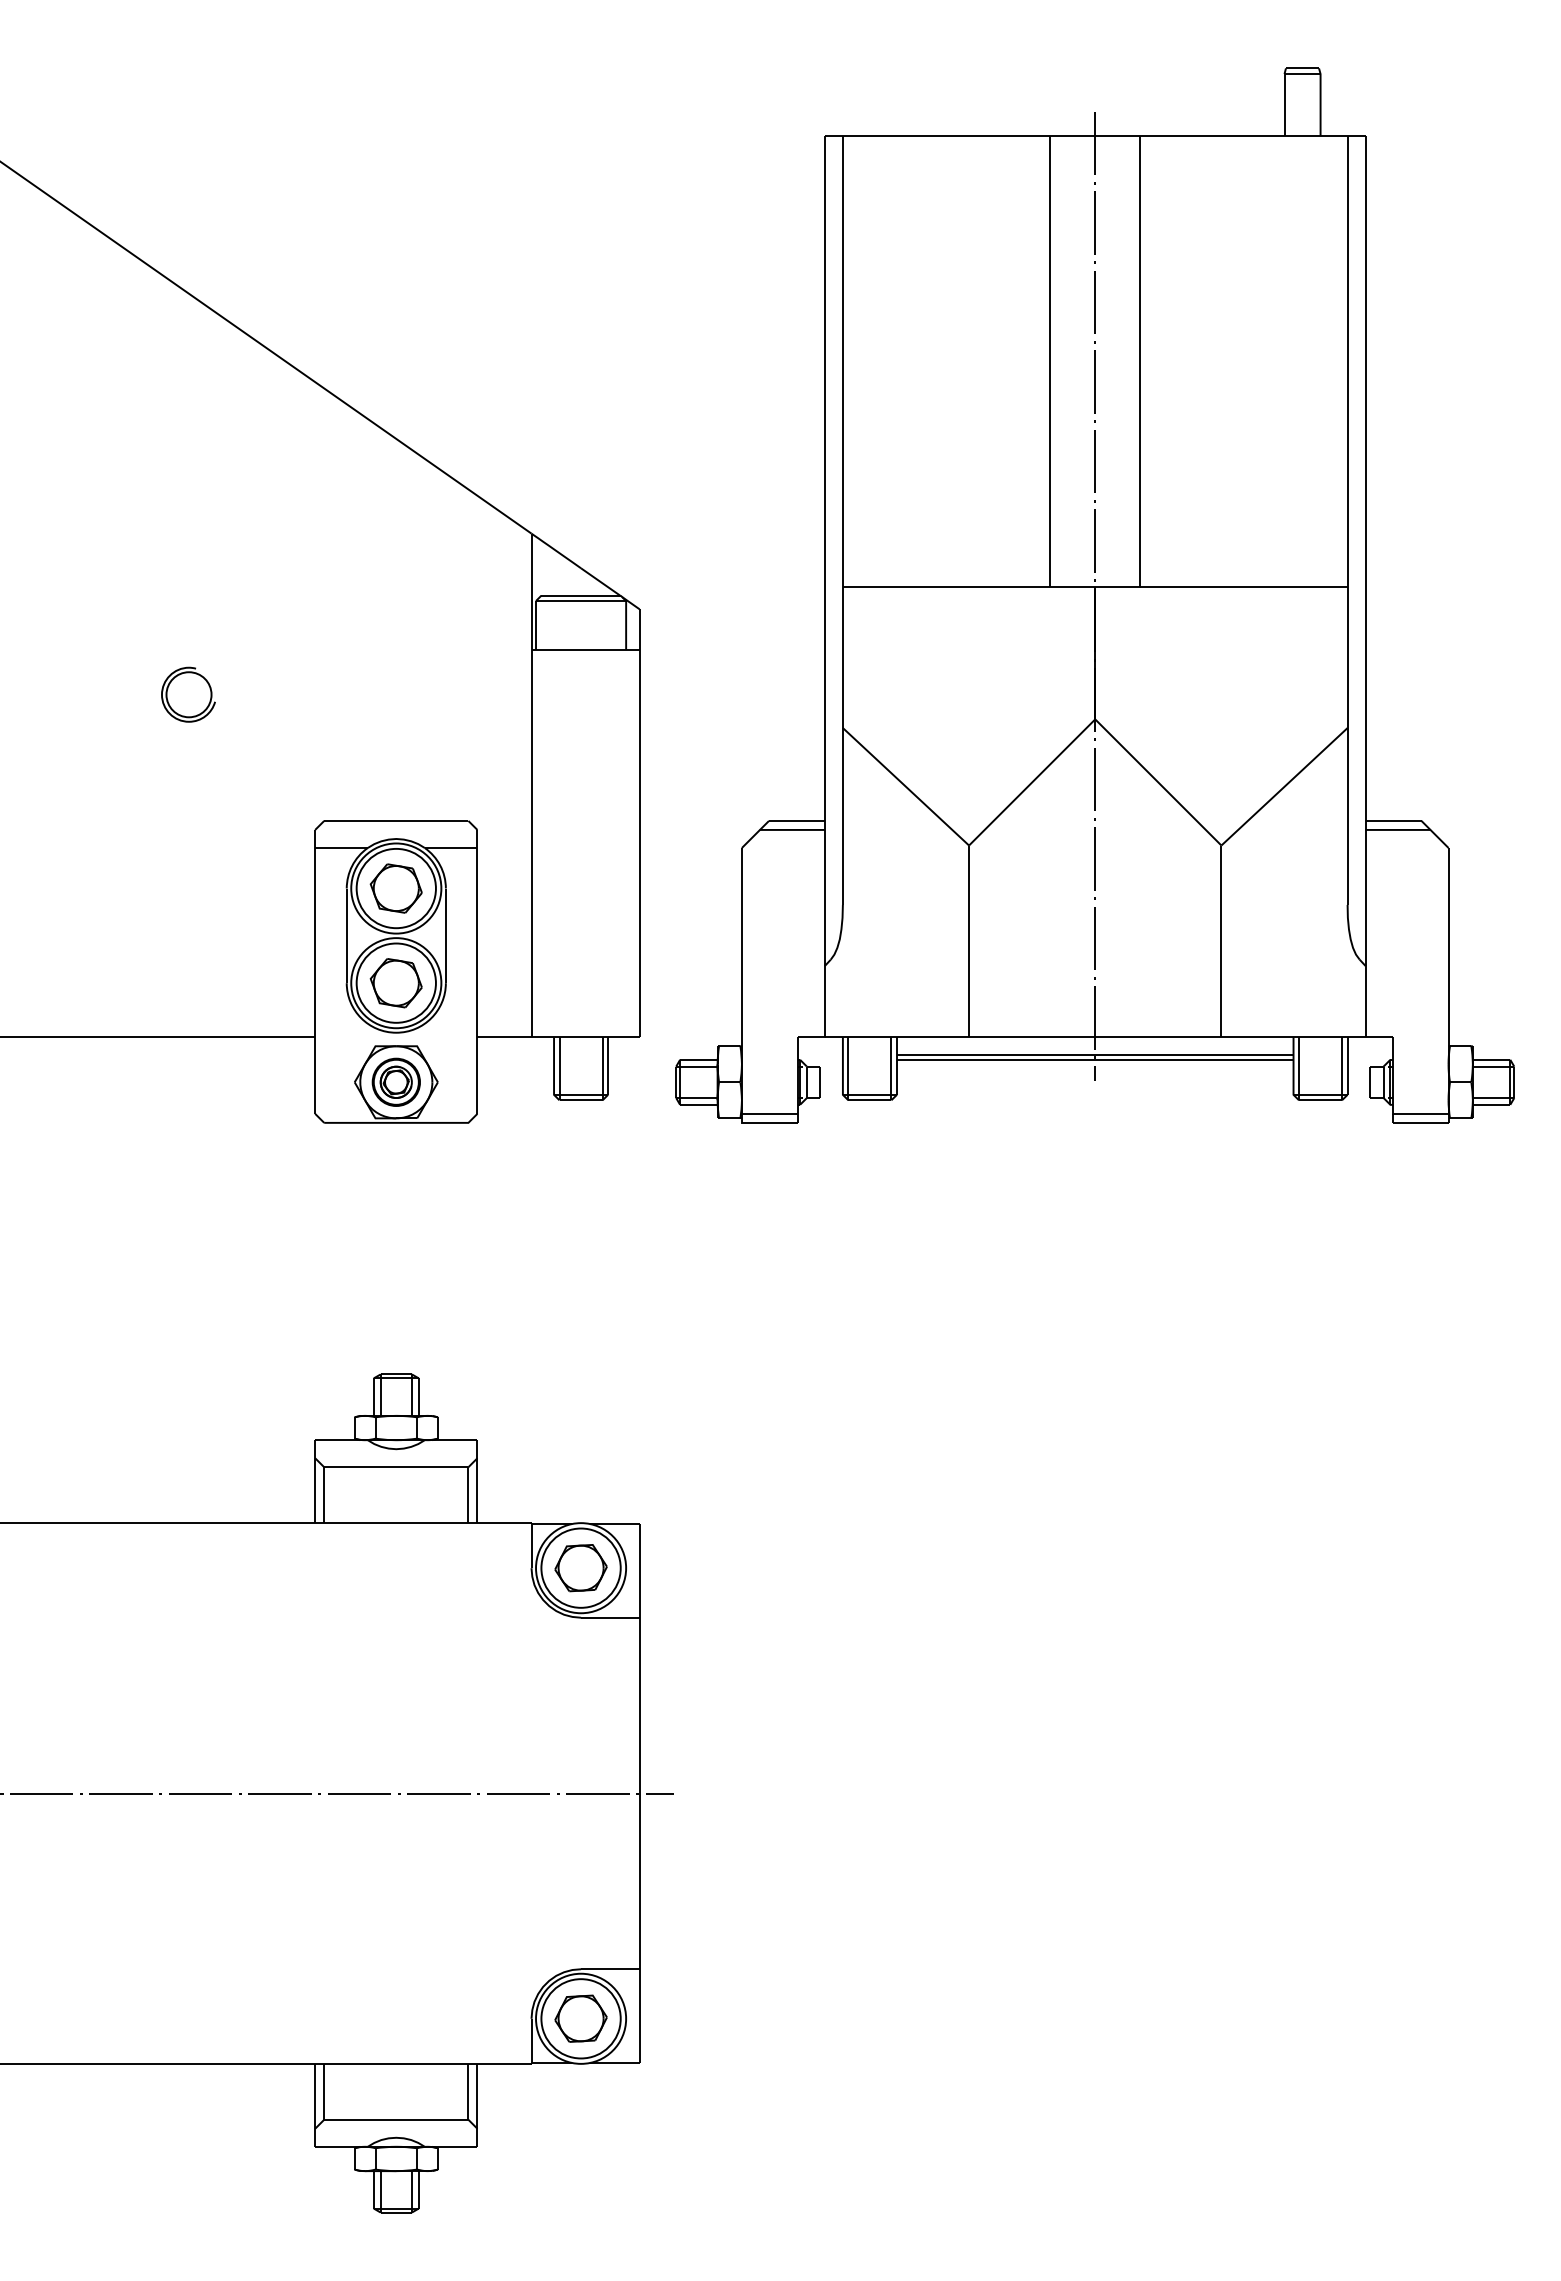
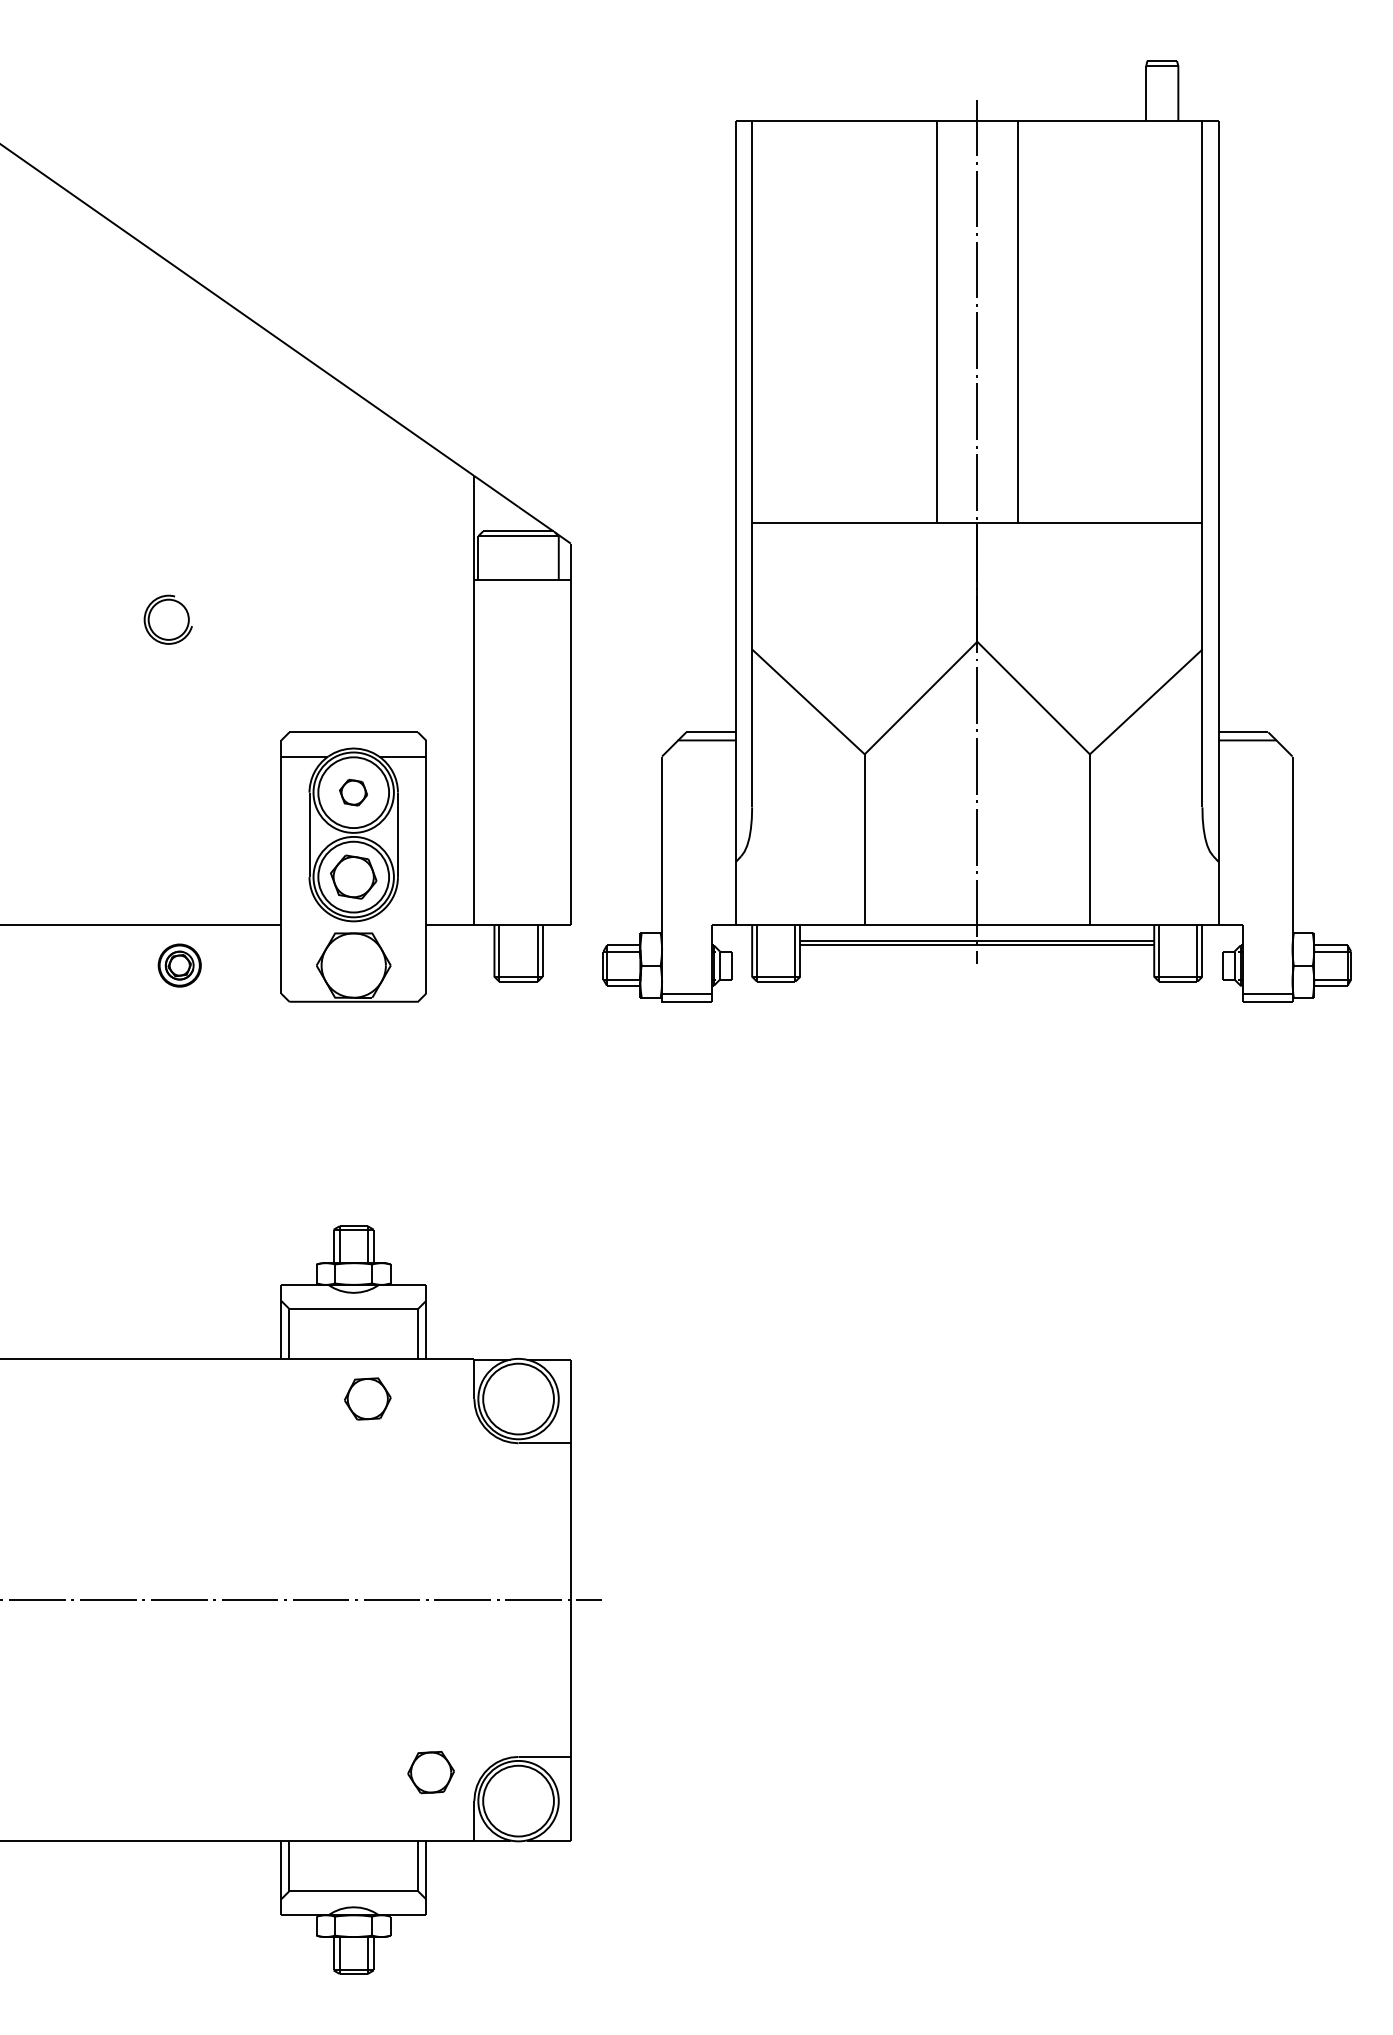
part: (395, 888) -> (353, 792), size x0.6
part: (395, 1081) -> (179, 964), moved
part: (580, 1568) -> (367, 1399), moved
part: (580, 2018) -> (430, 1772), moved

